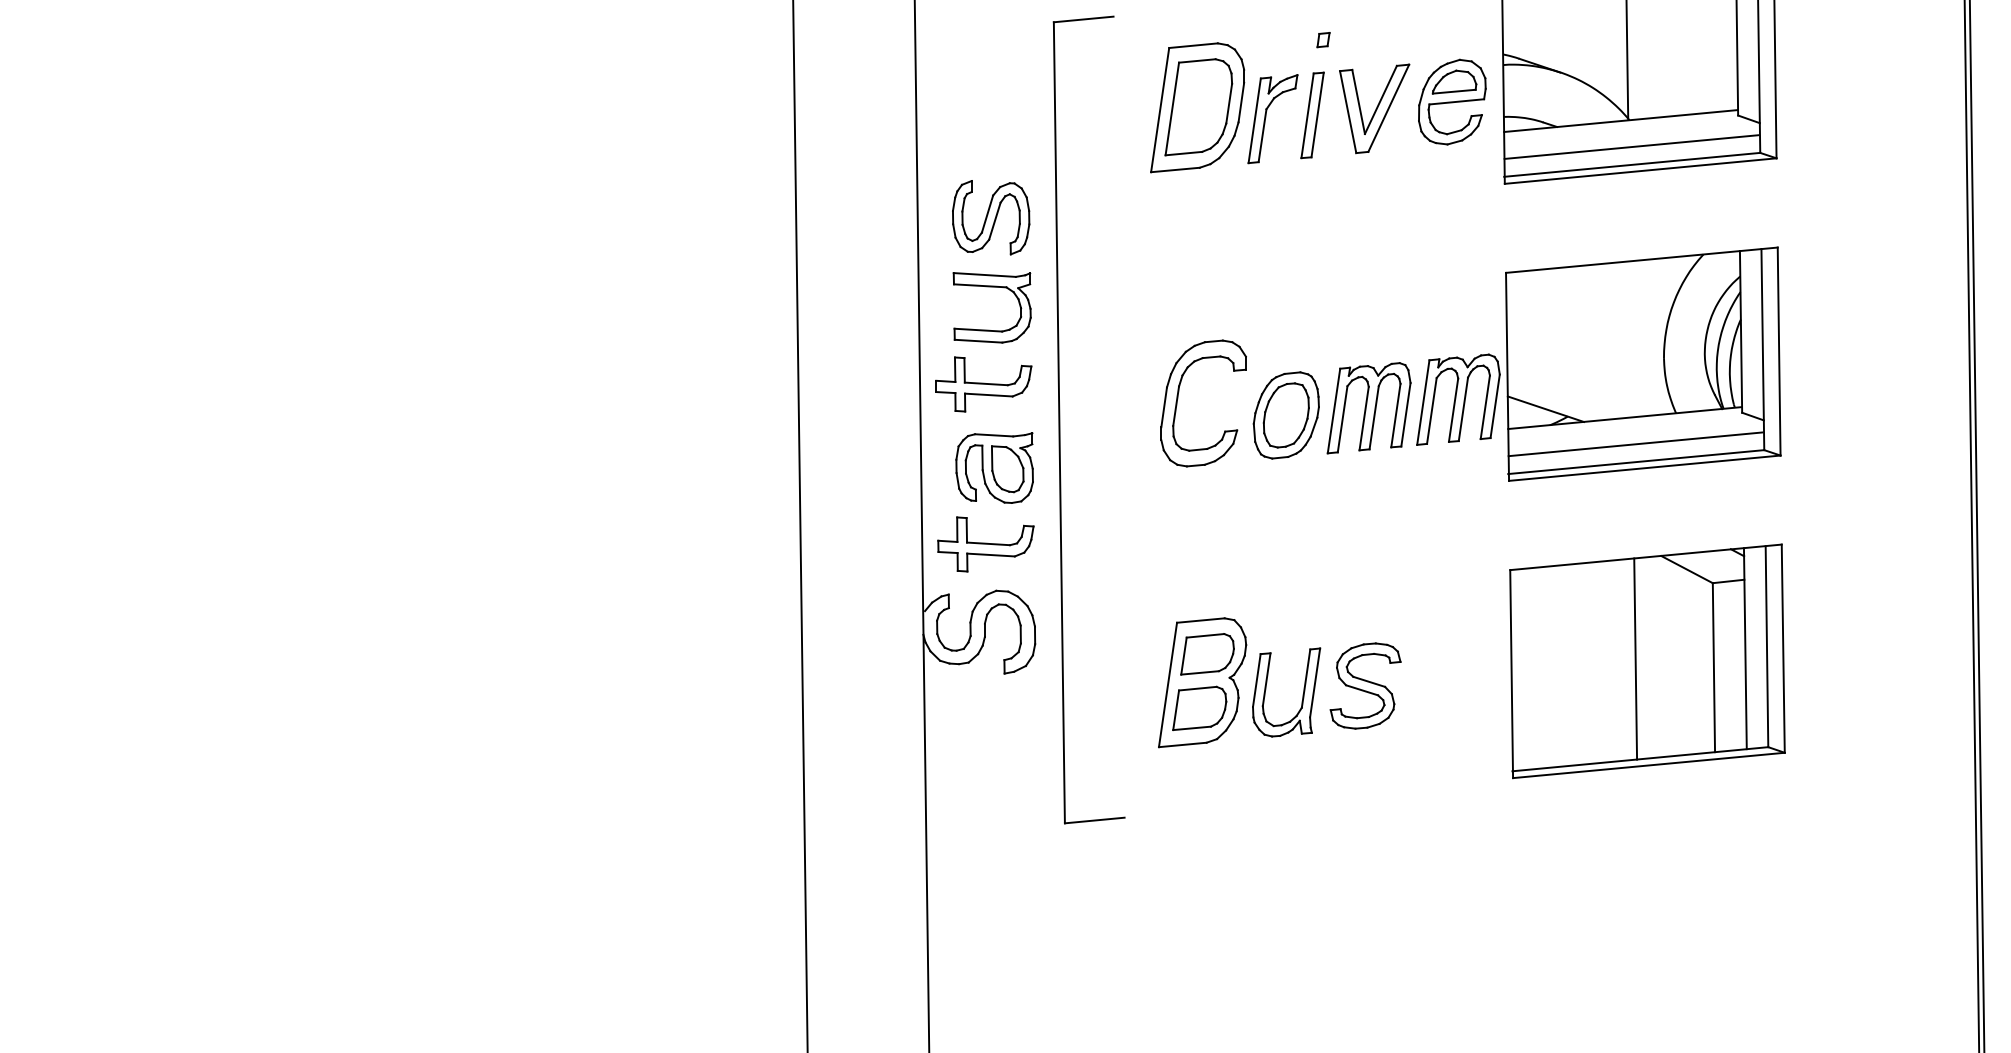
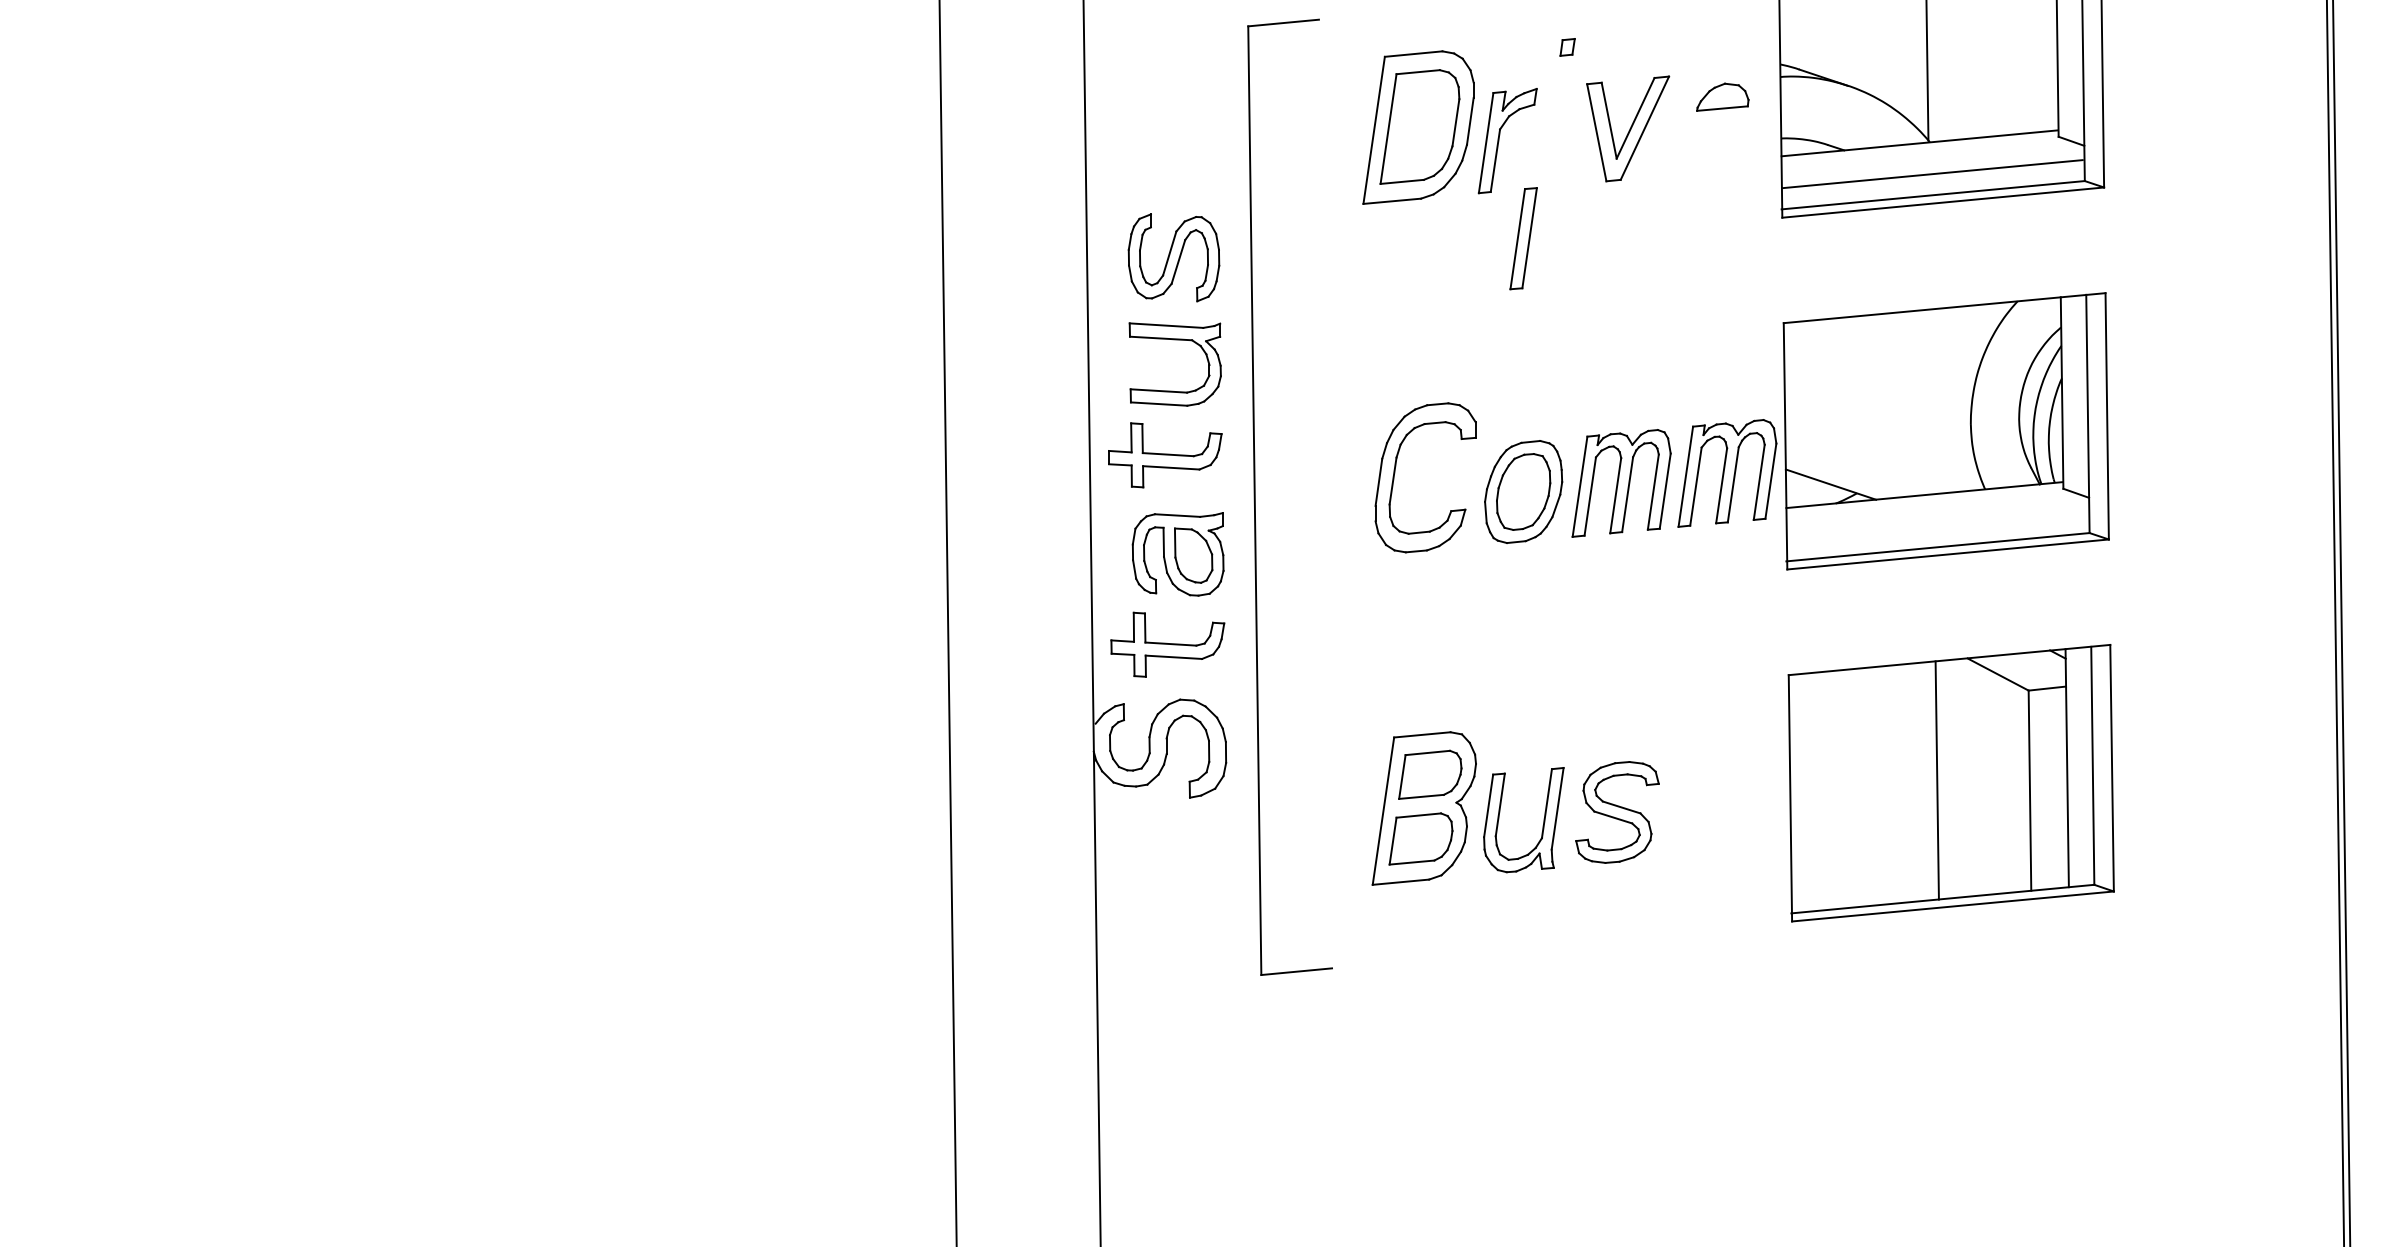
part: (1451, 101) -> (1719, 120), removed
part: (1312, 115) -> (1523, 238), moved
line: (1635, 444) -> (1936, 526), removed

